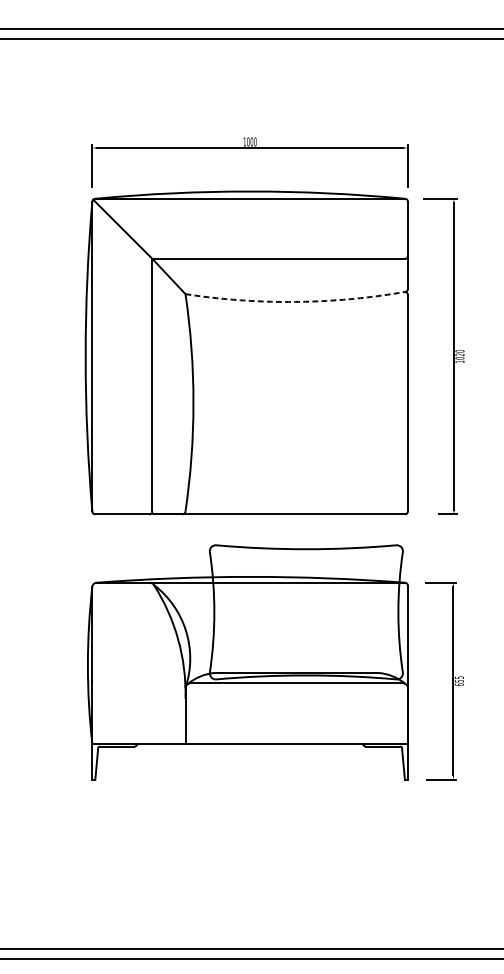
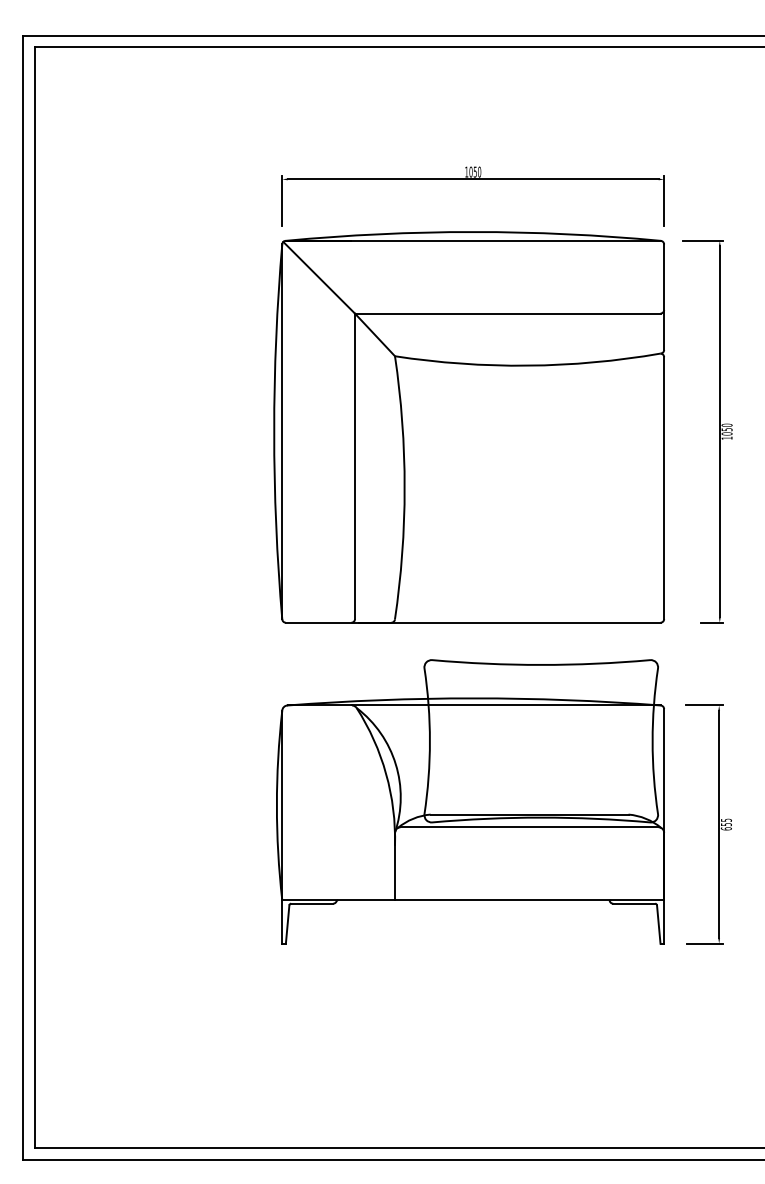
text: (251, 141) -> (474, 171), 1000 -> 1050
arc: (294, 301) -> (527, 365), dashed -> solid
text: (459, 354) -> (726, 429), 1020 -> 1050

